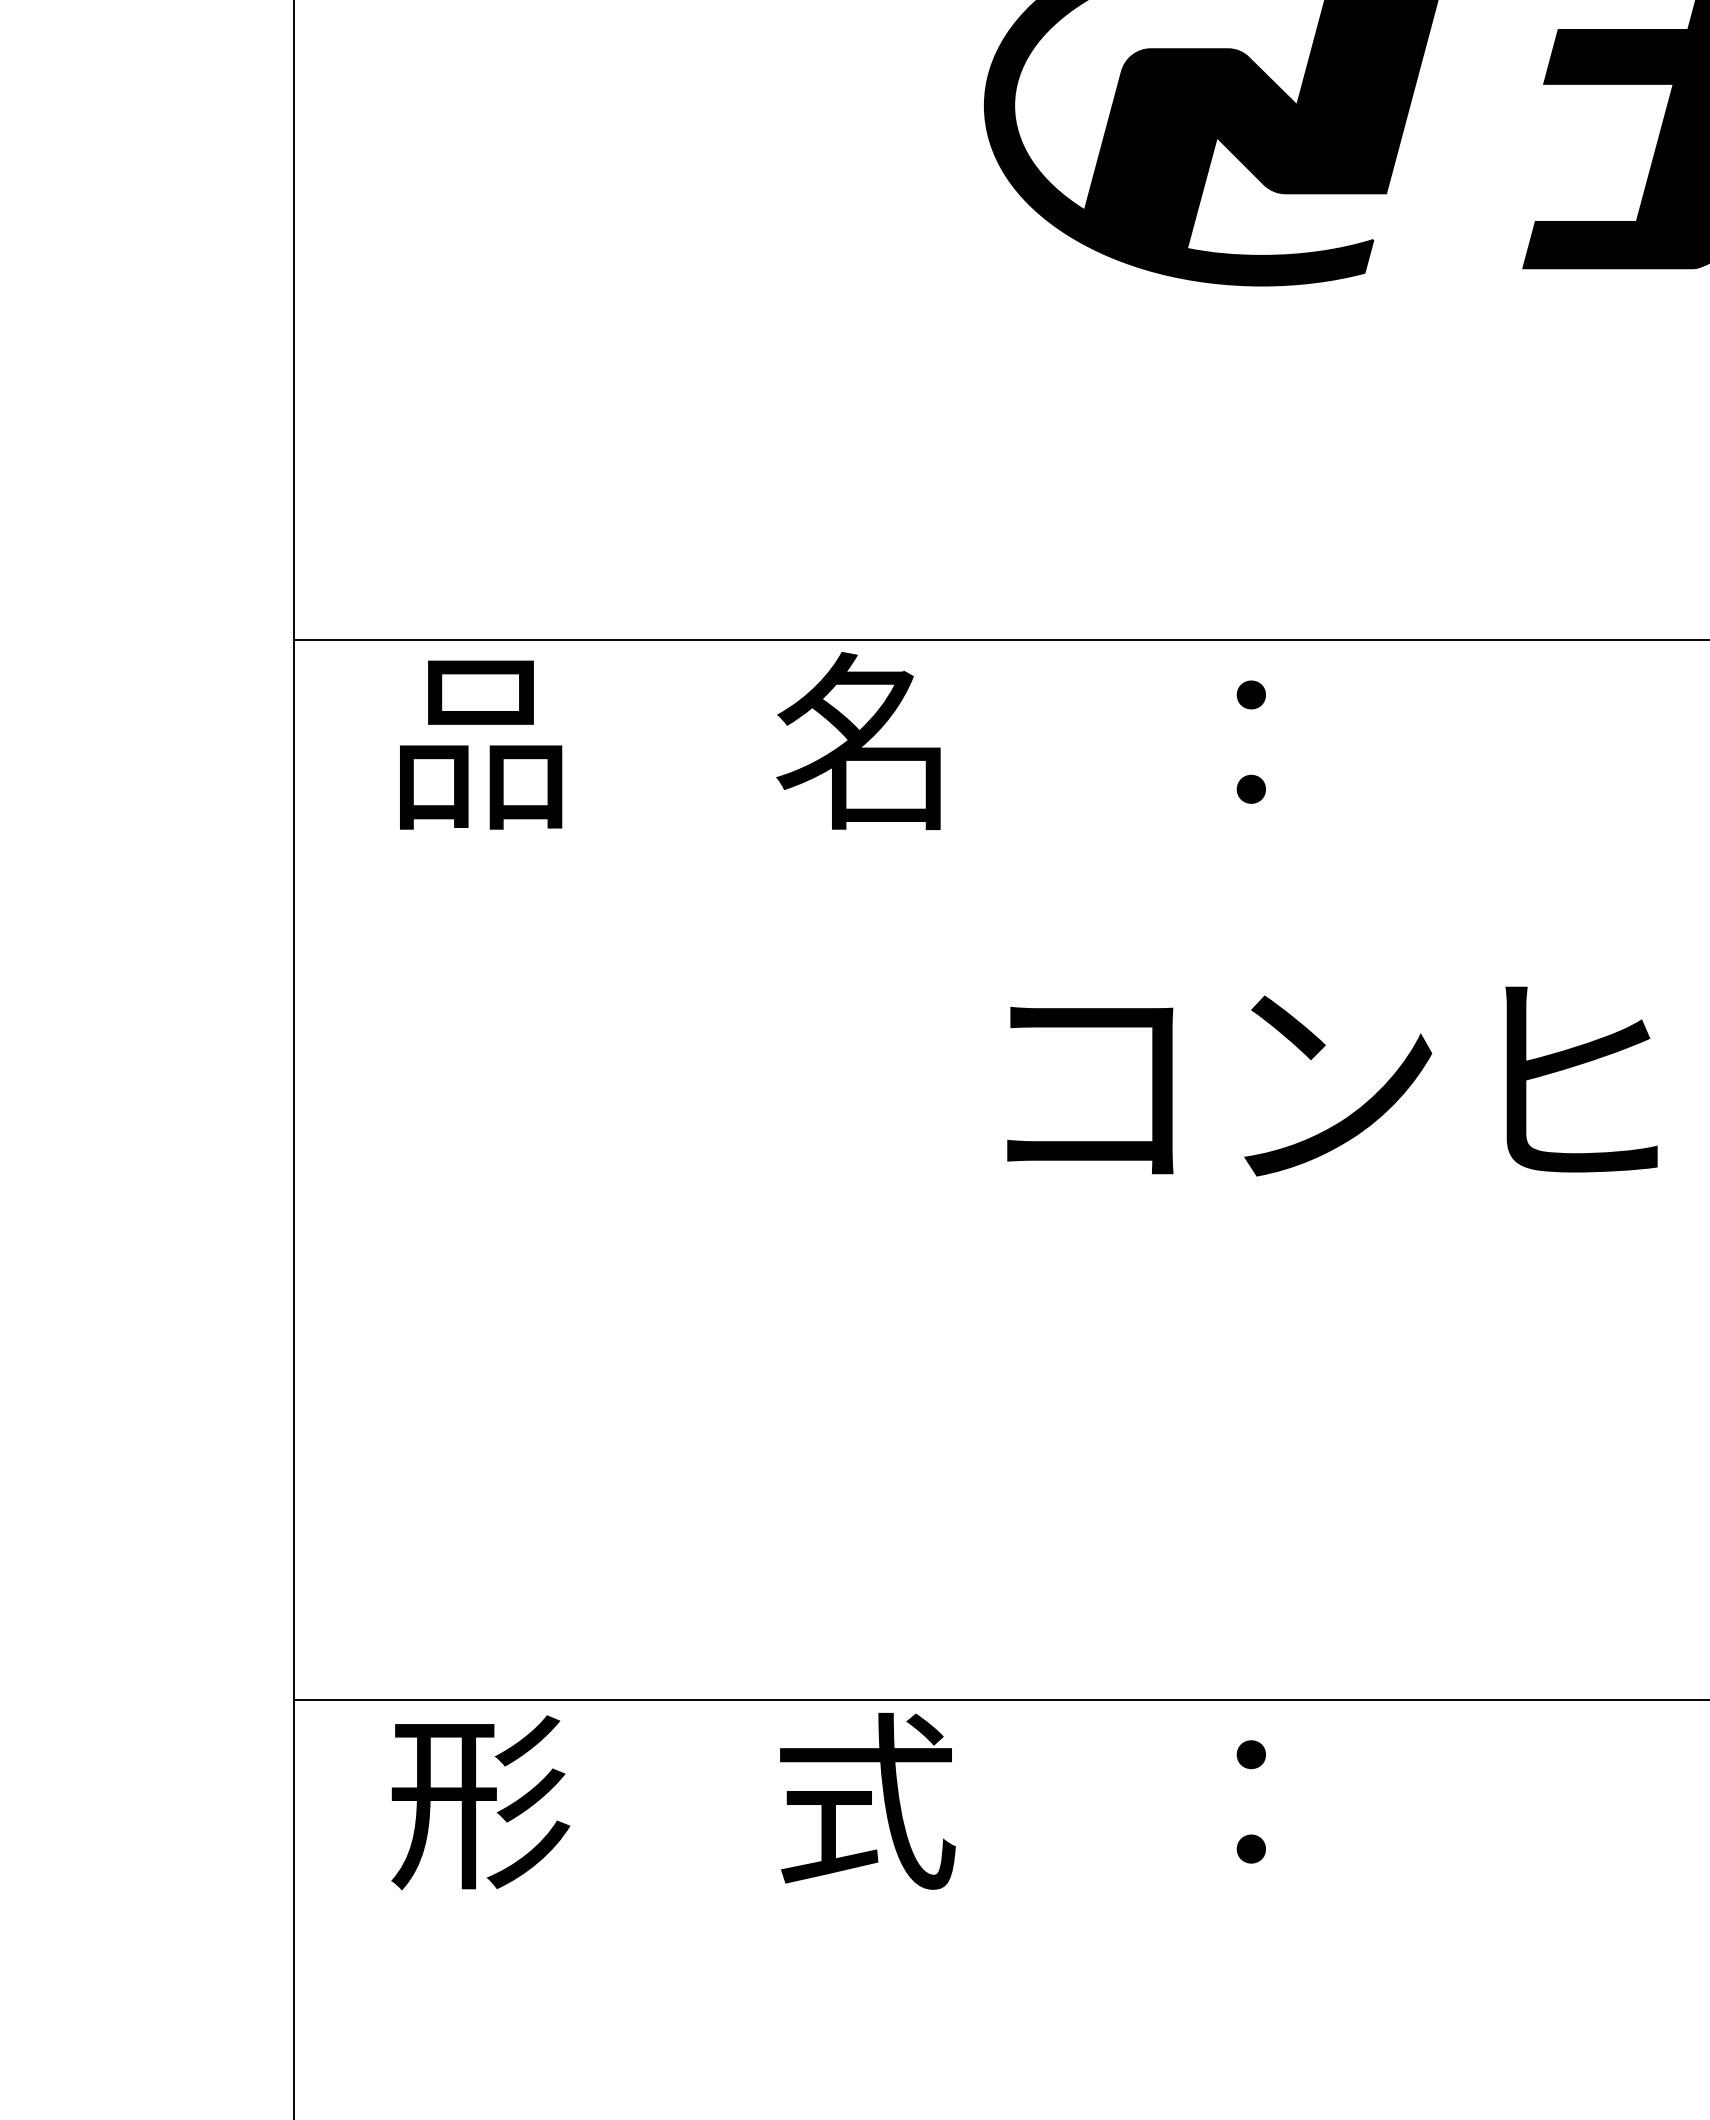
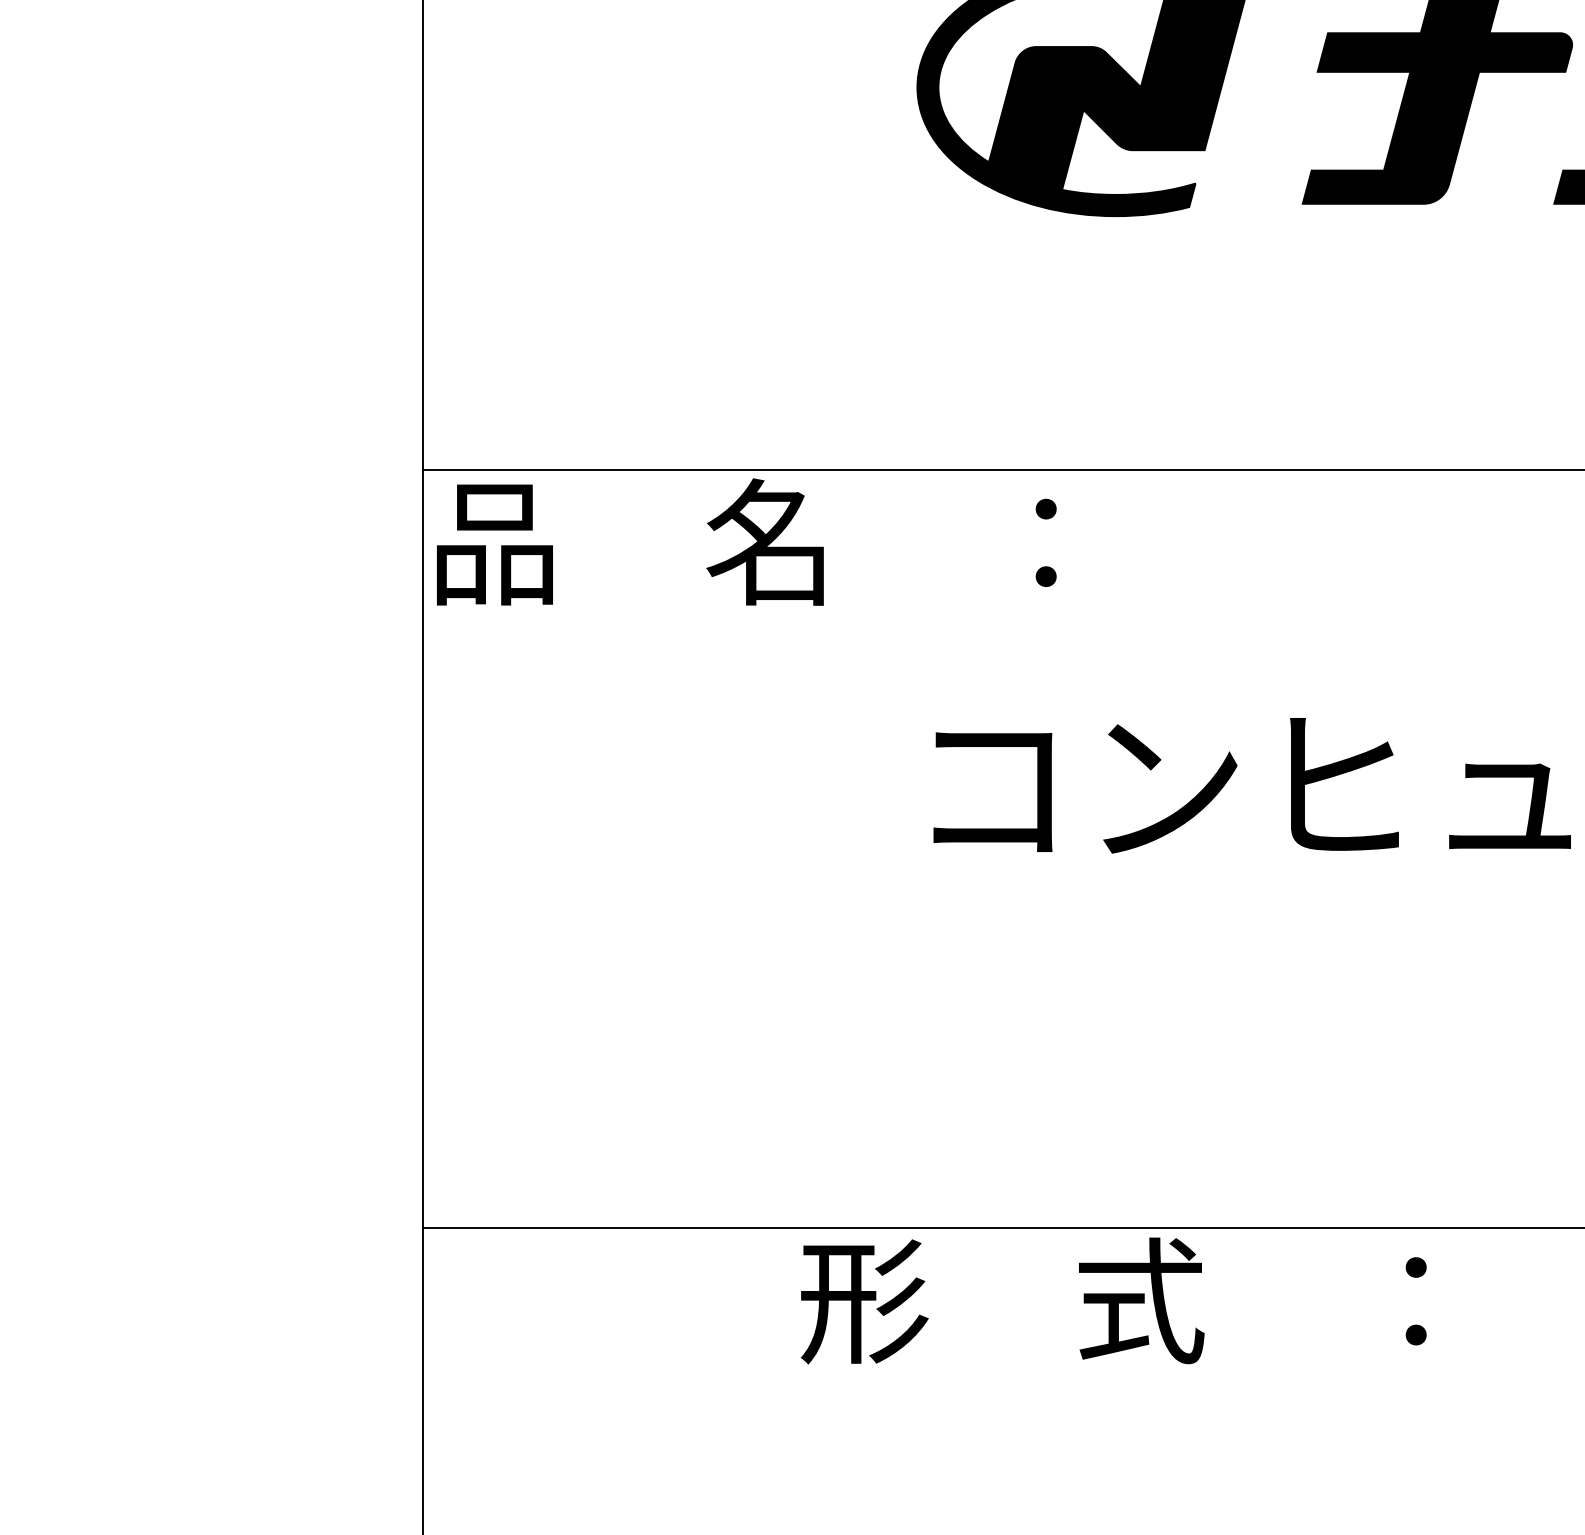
text: (832, 740) -> (746, 541), moved
text: (828, 1800) -> (1113, 1300), moved

